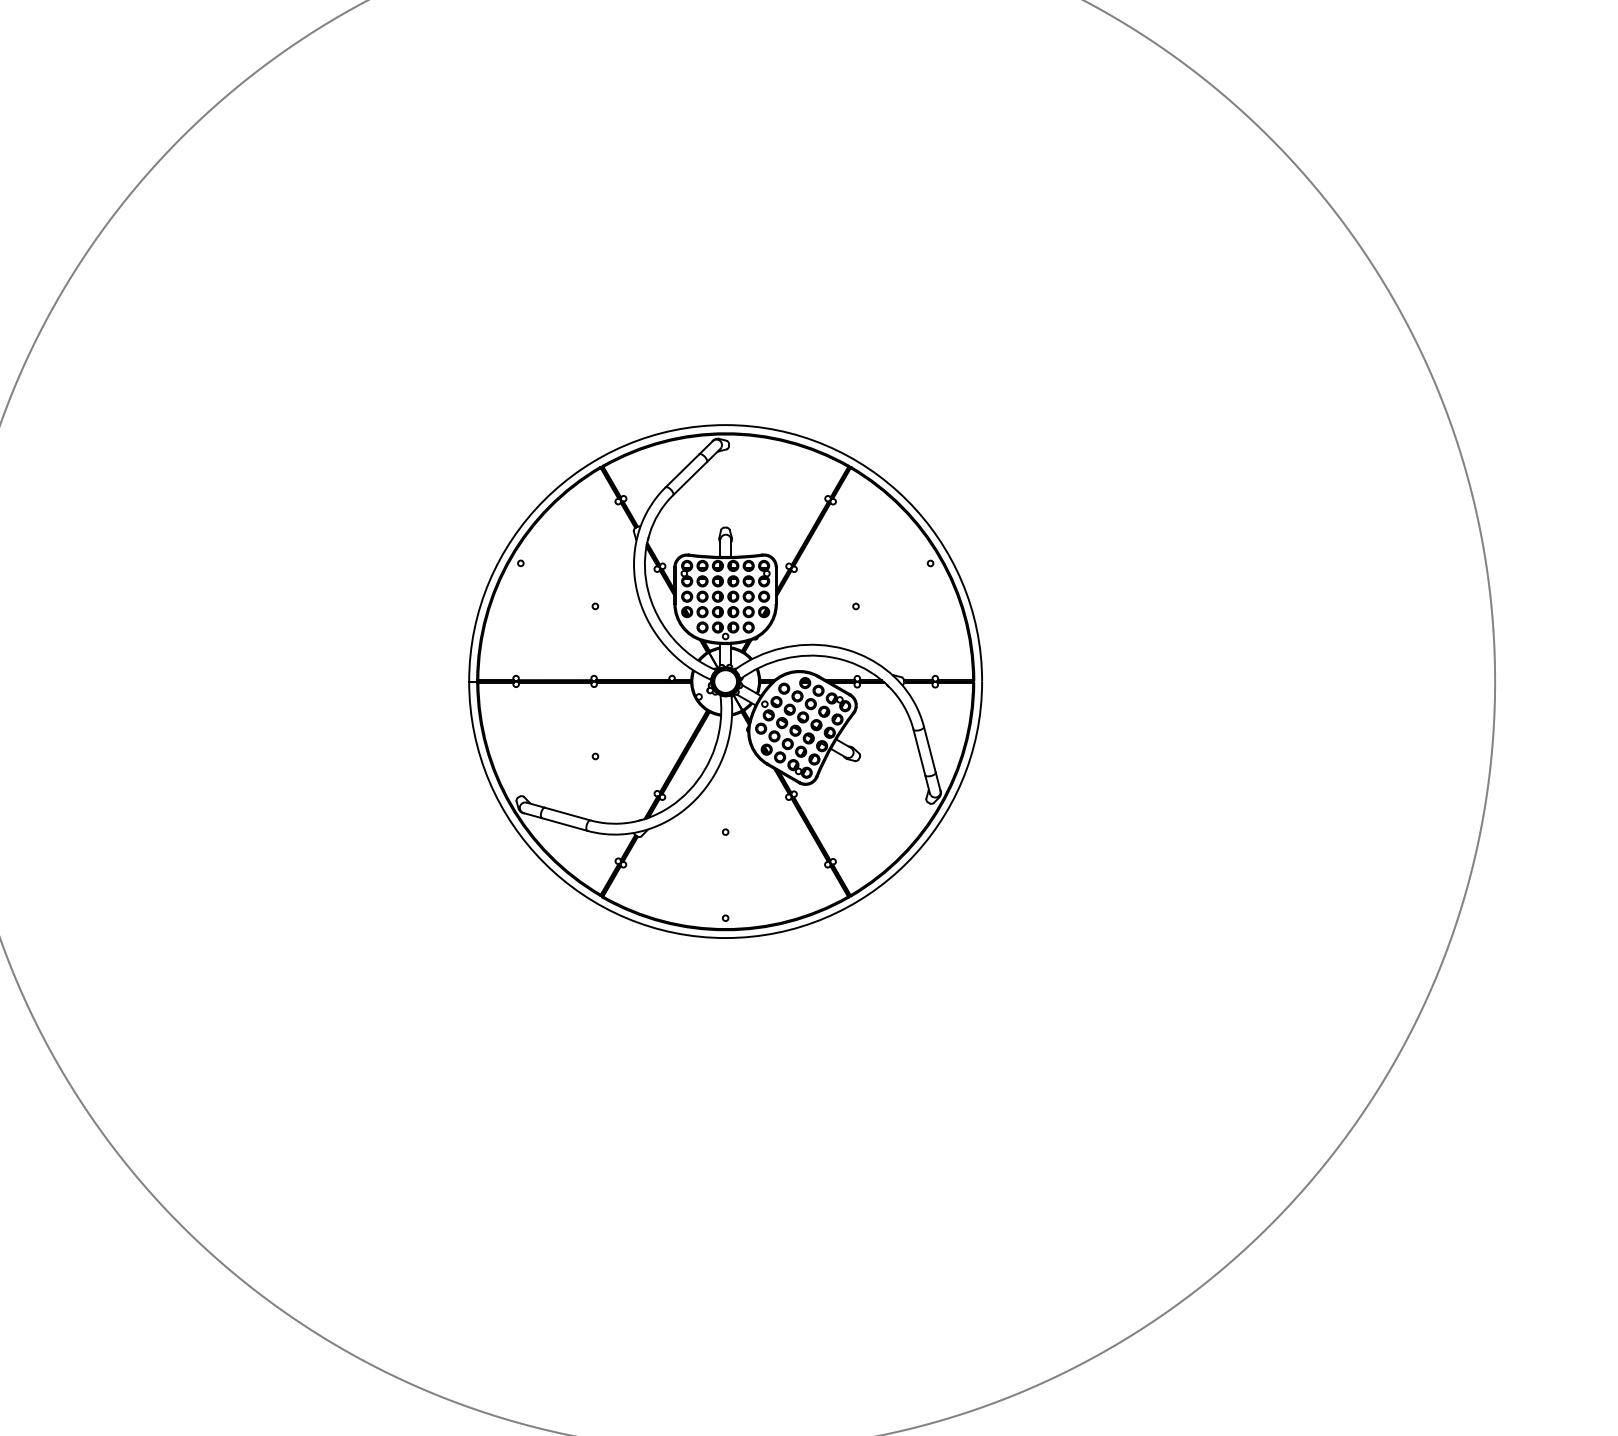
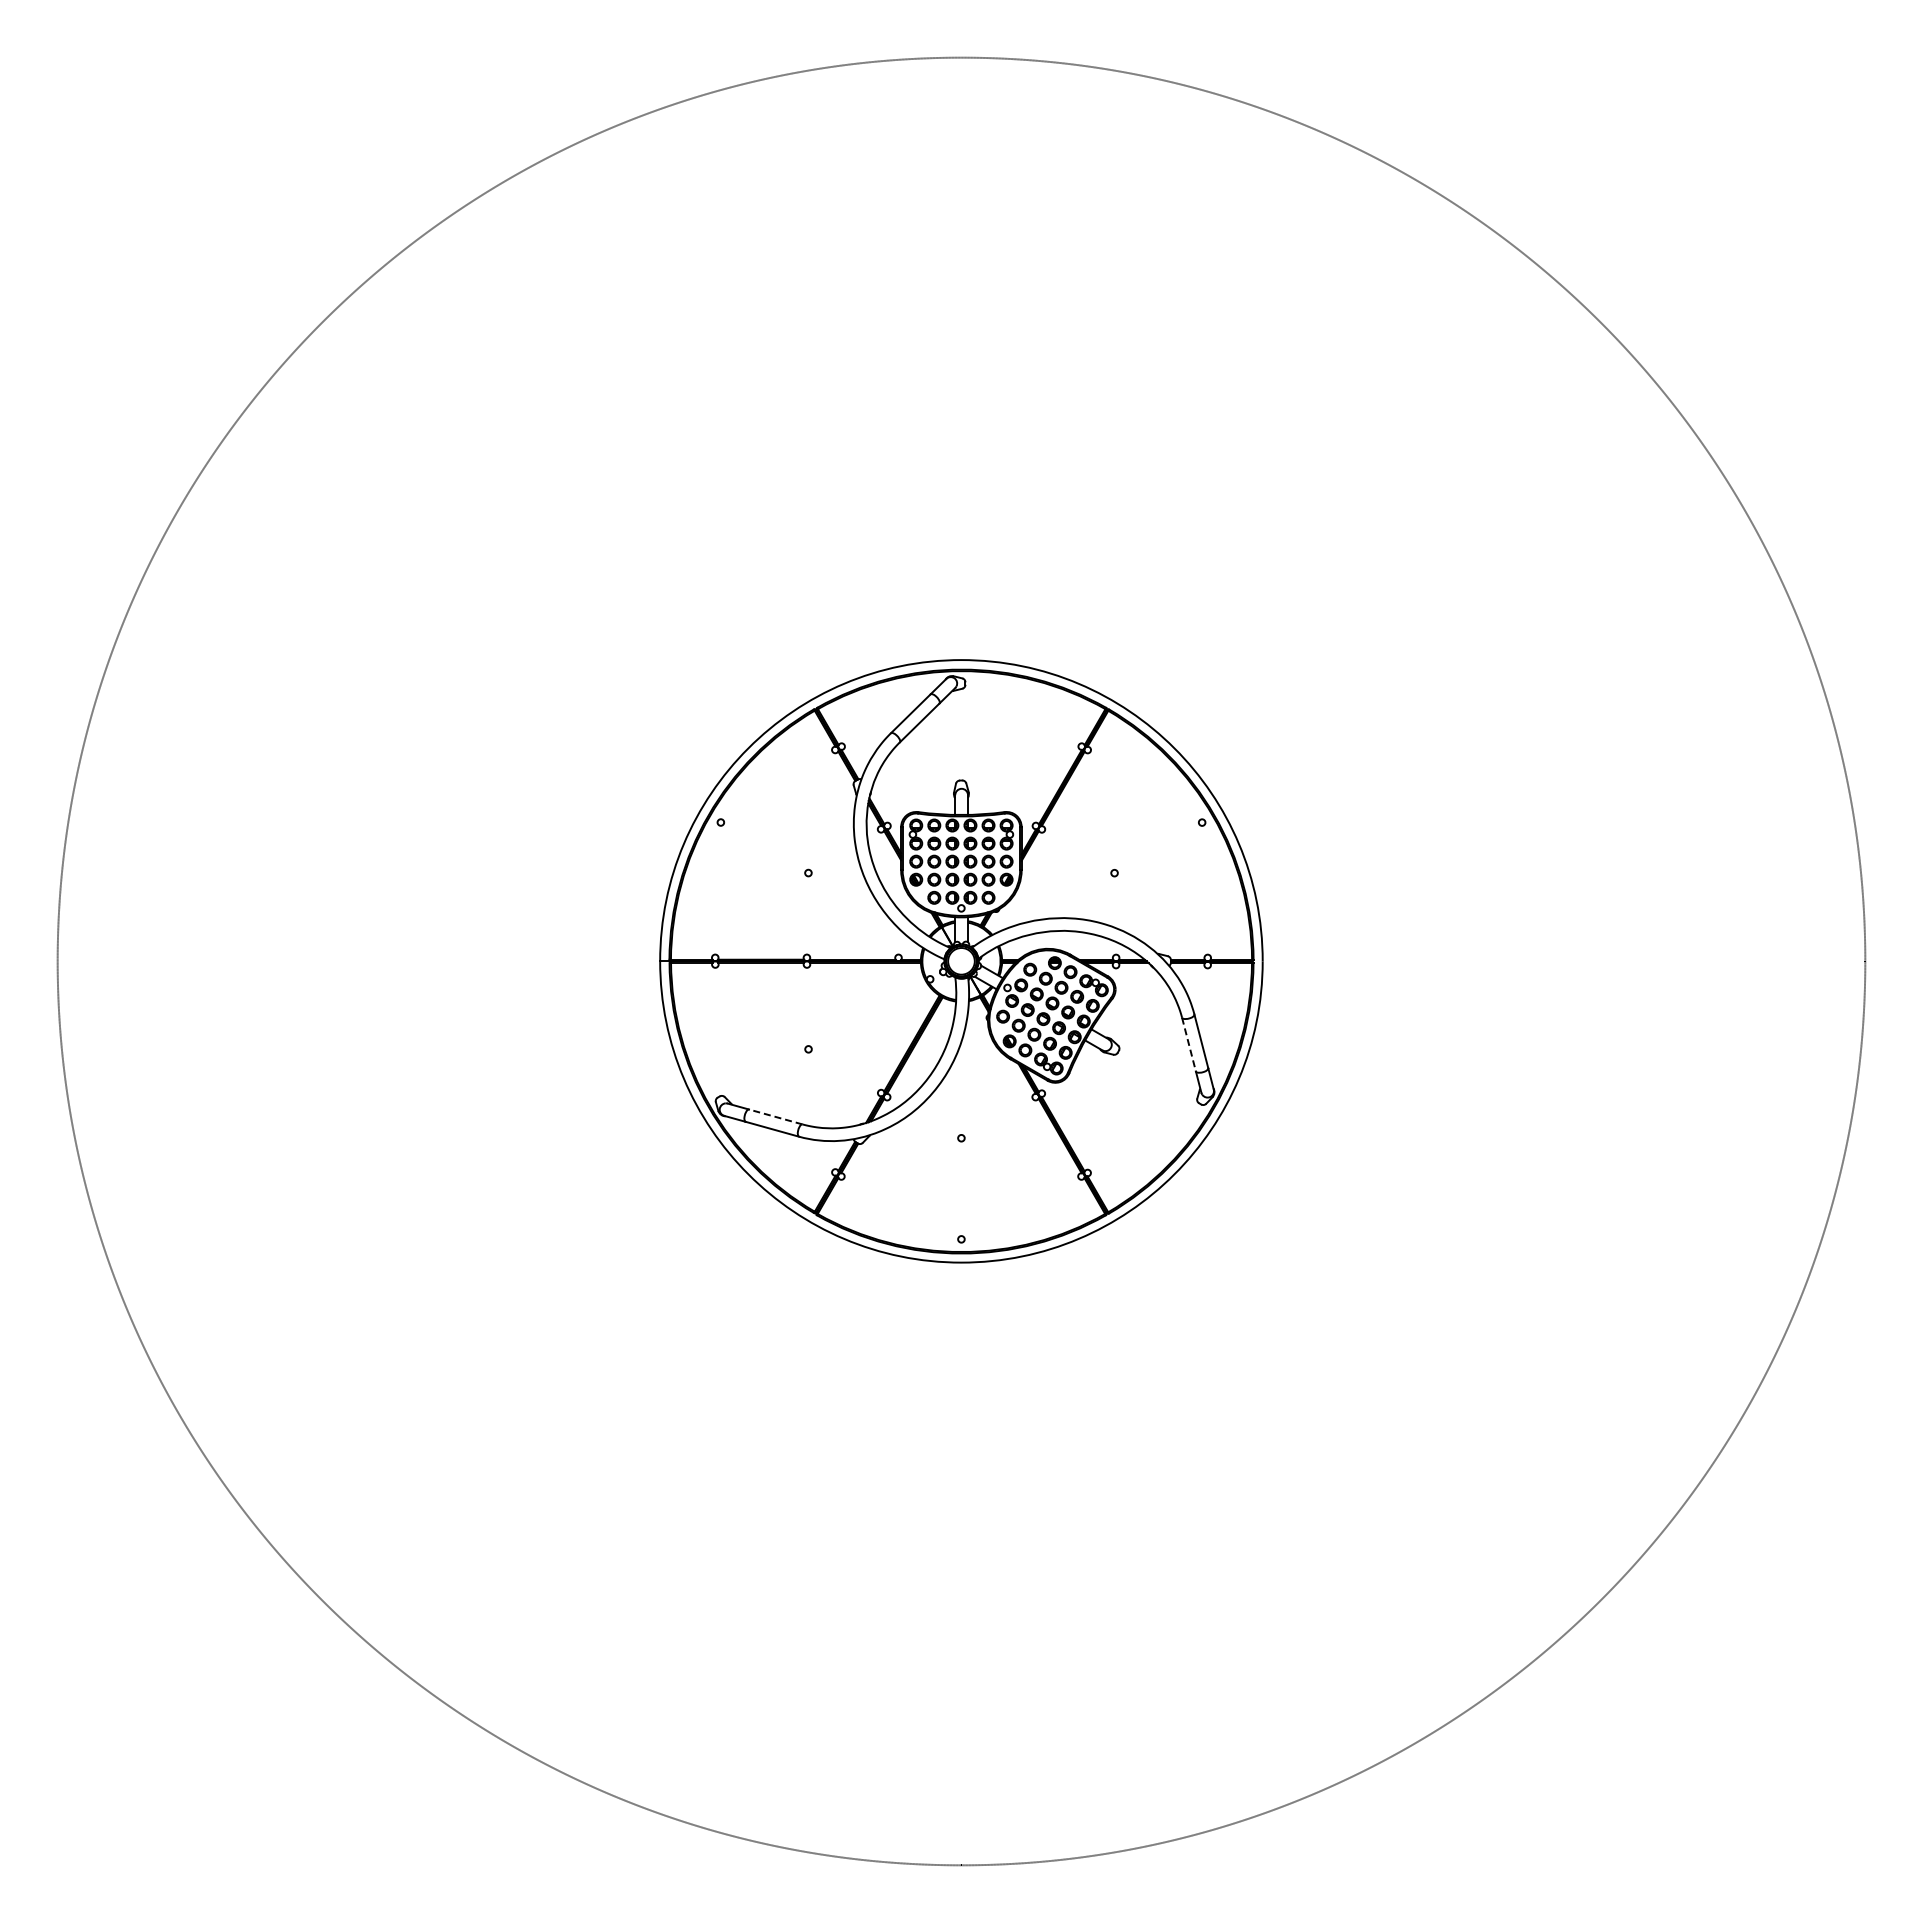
line: (919, 752) -> (1189, 1044), solid -> dashed
line: (567, 813) -> (775, 1116), solid -> dashed

